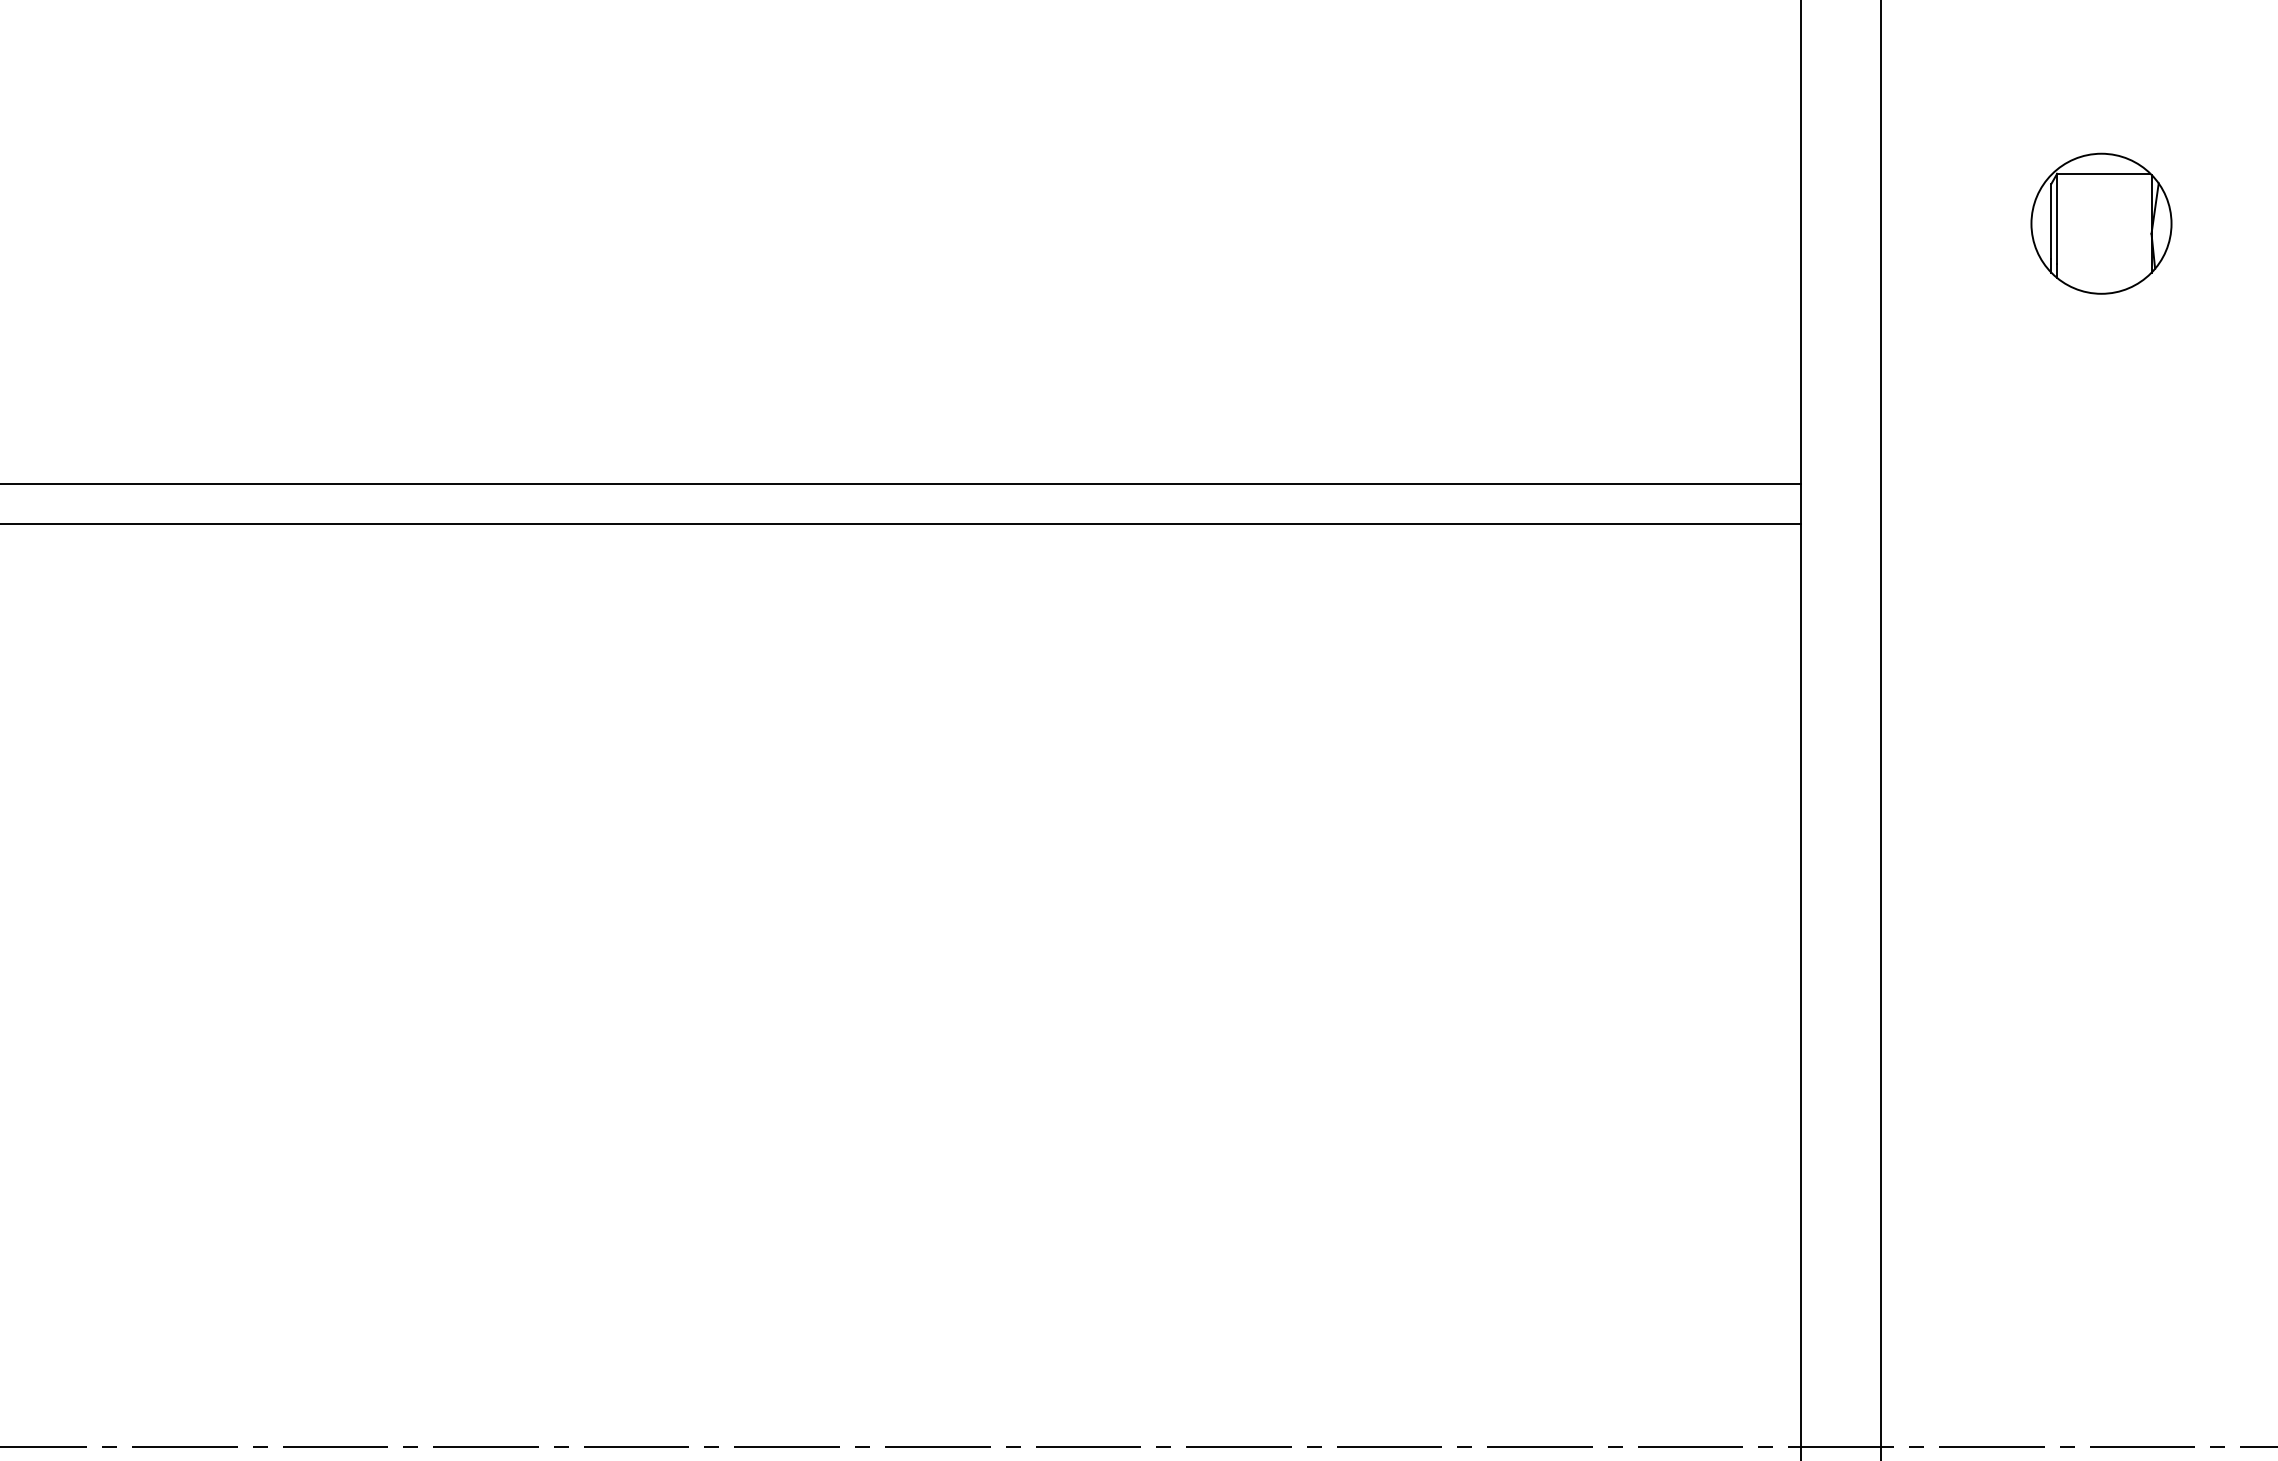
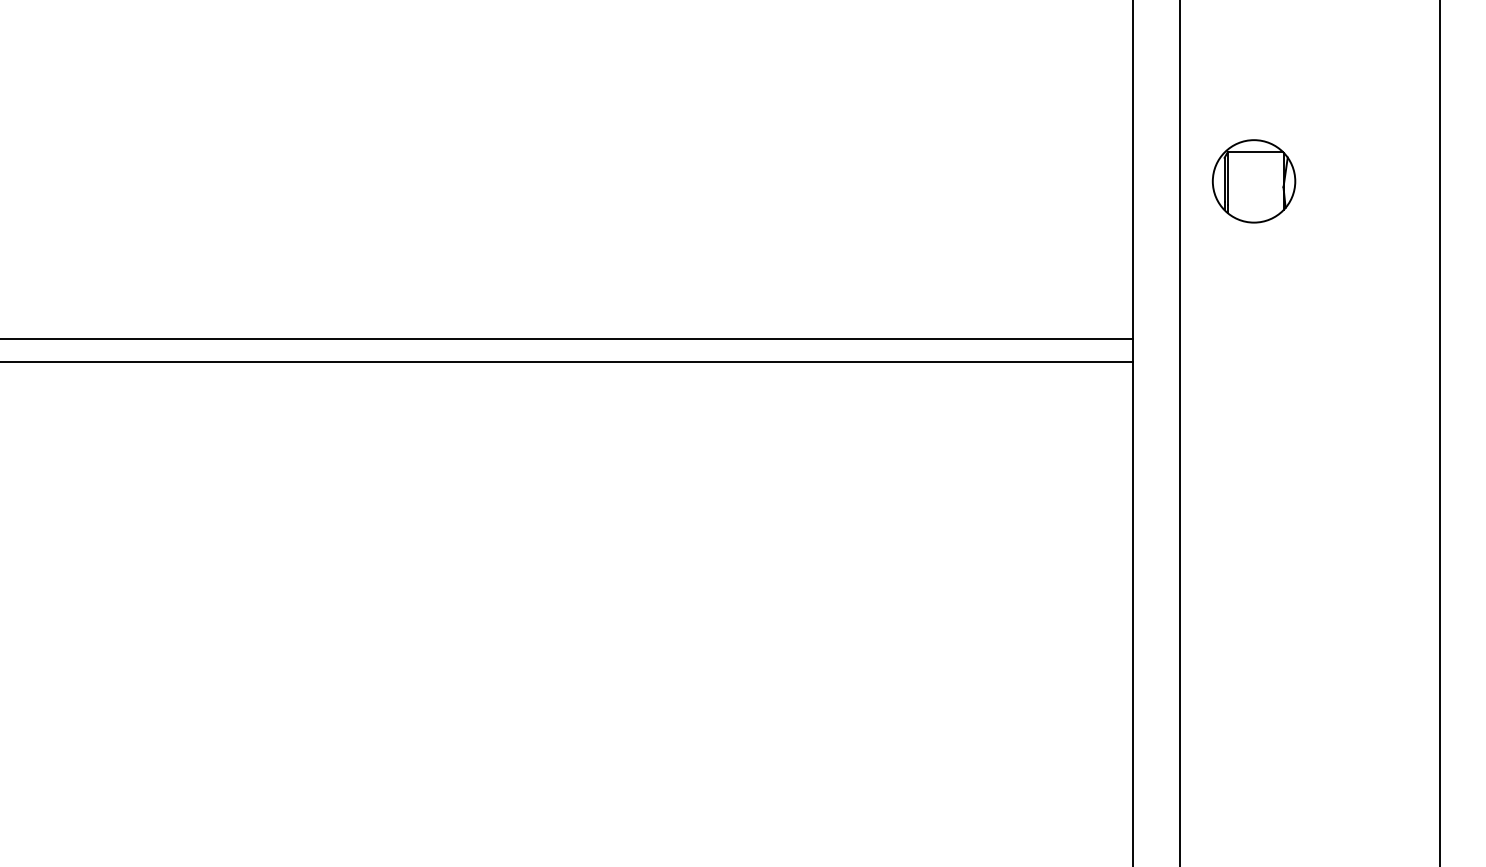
part: (2100, 223) -> (1253, 181), moved

